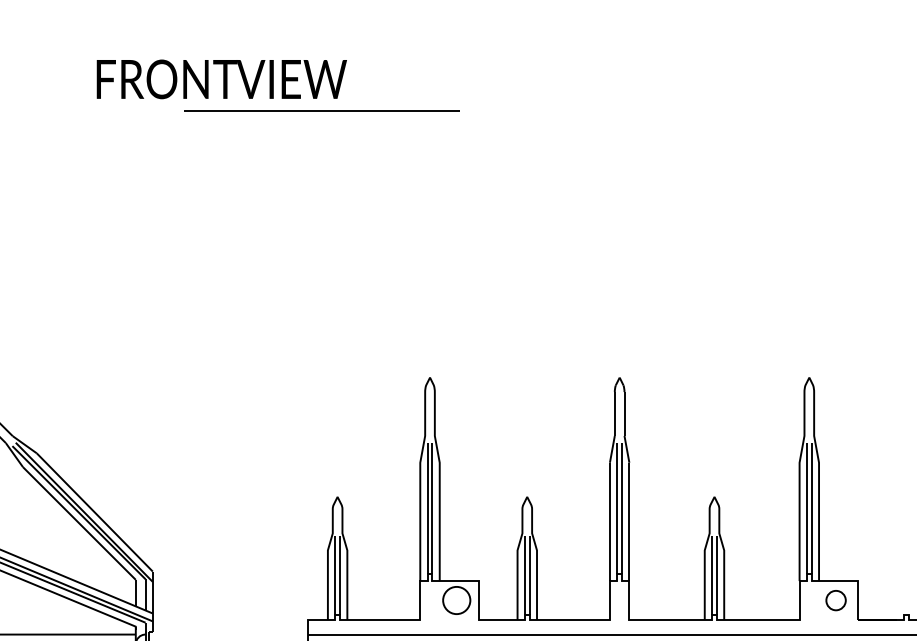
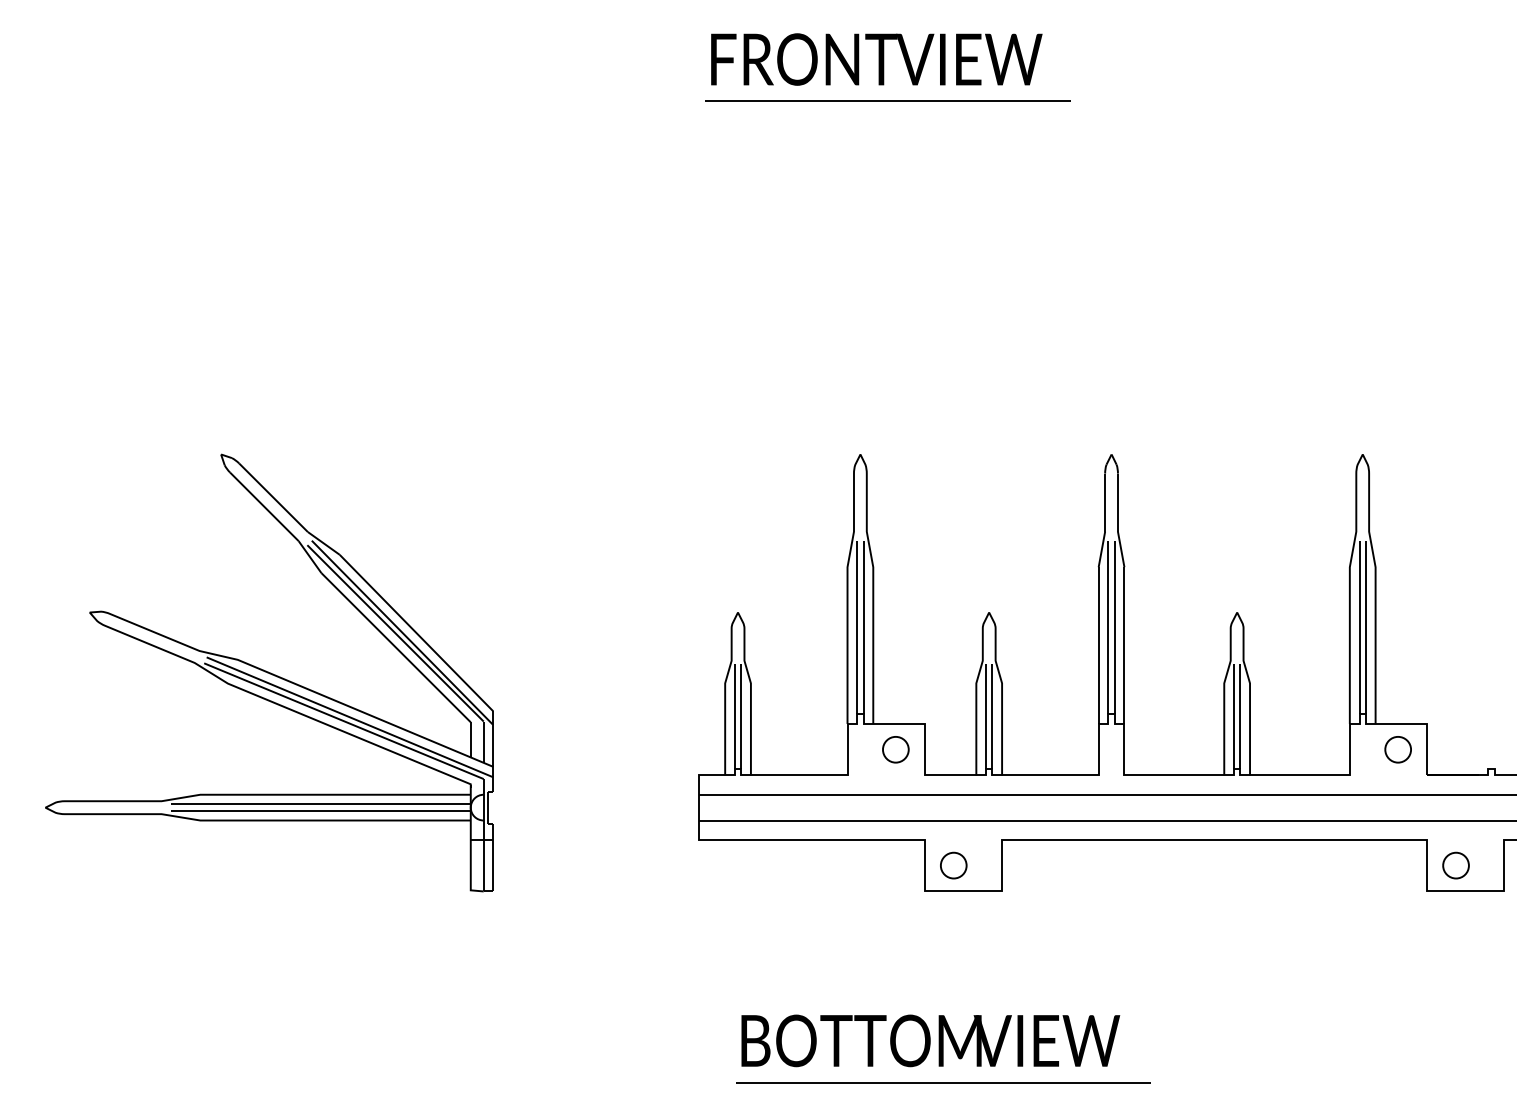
text: (221, 79) -> (876, 59), moved
line: (321, 110) -> (887, 100), moved
part: (456, 600) -> (895, 749), size x0.71

